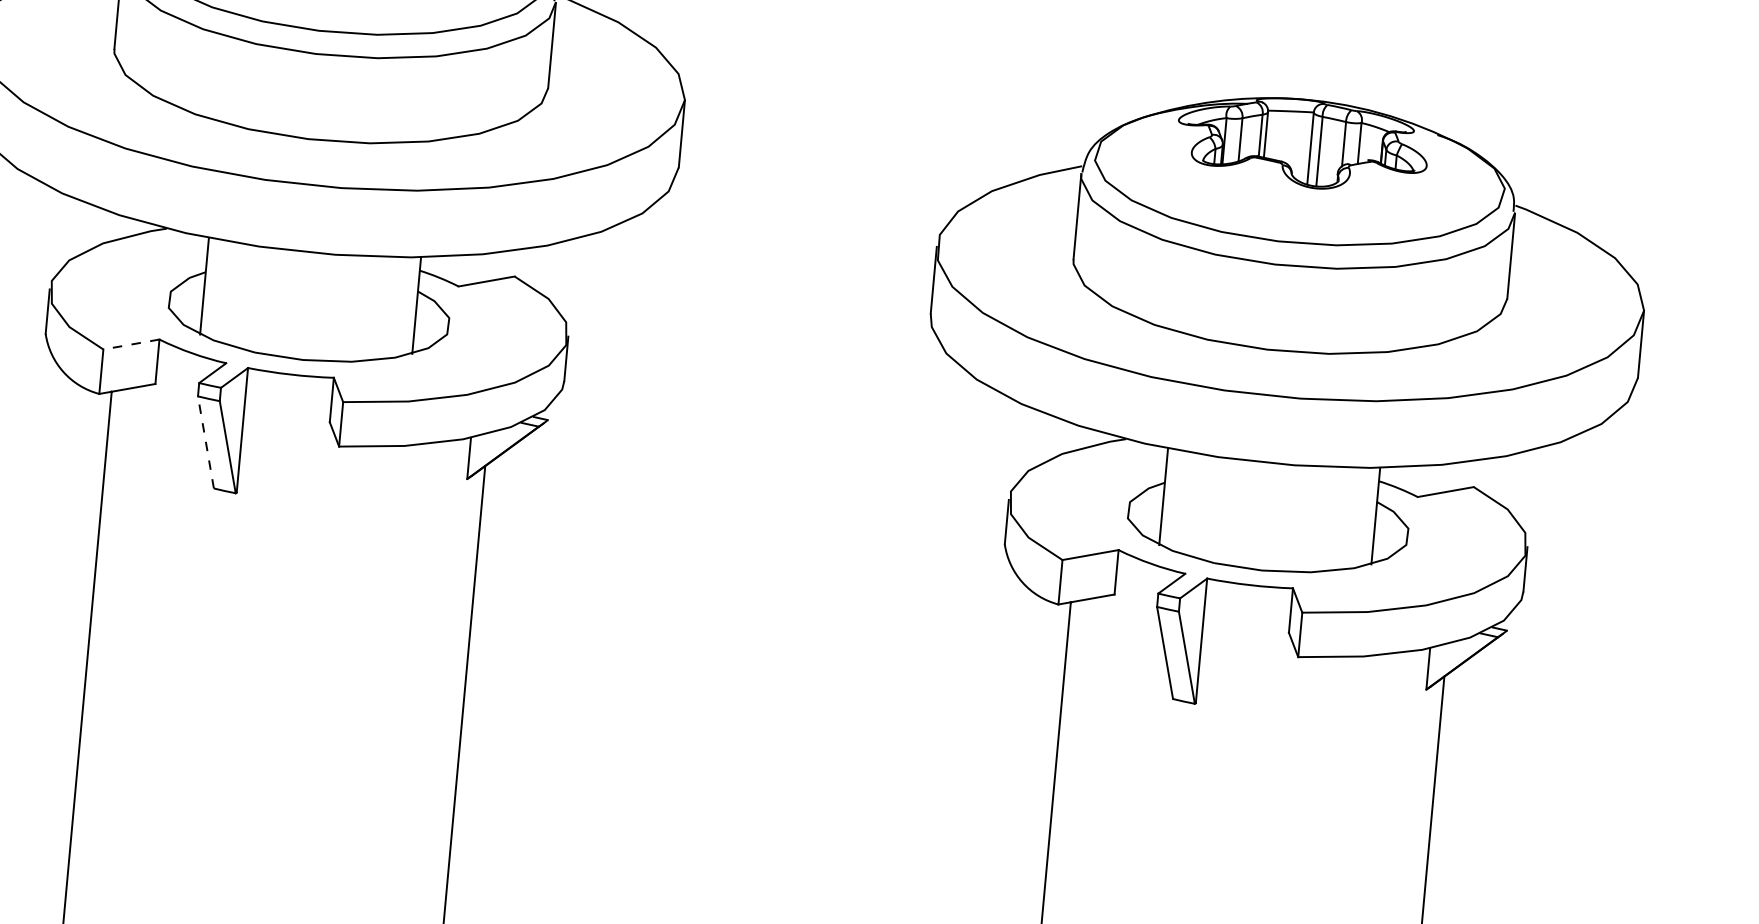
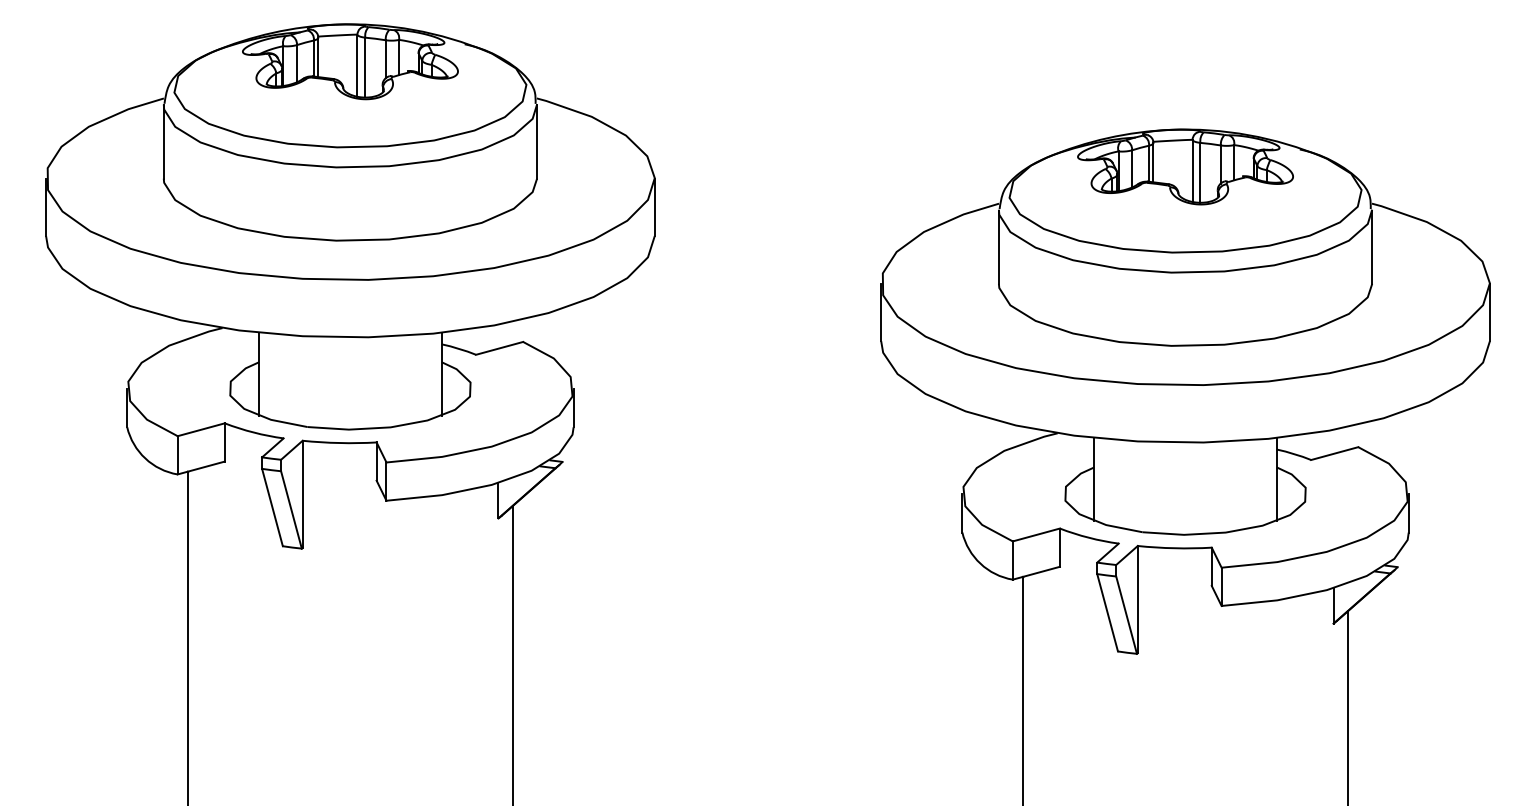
line: (130, 344) -> (200, 429), dashed -> solid
line: (205, 442) -> (272, 507), dashed -> solid

